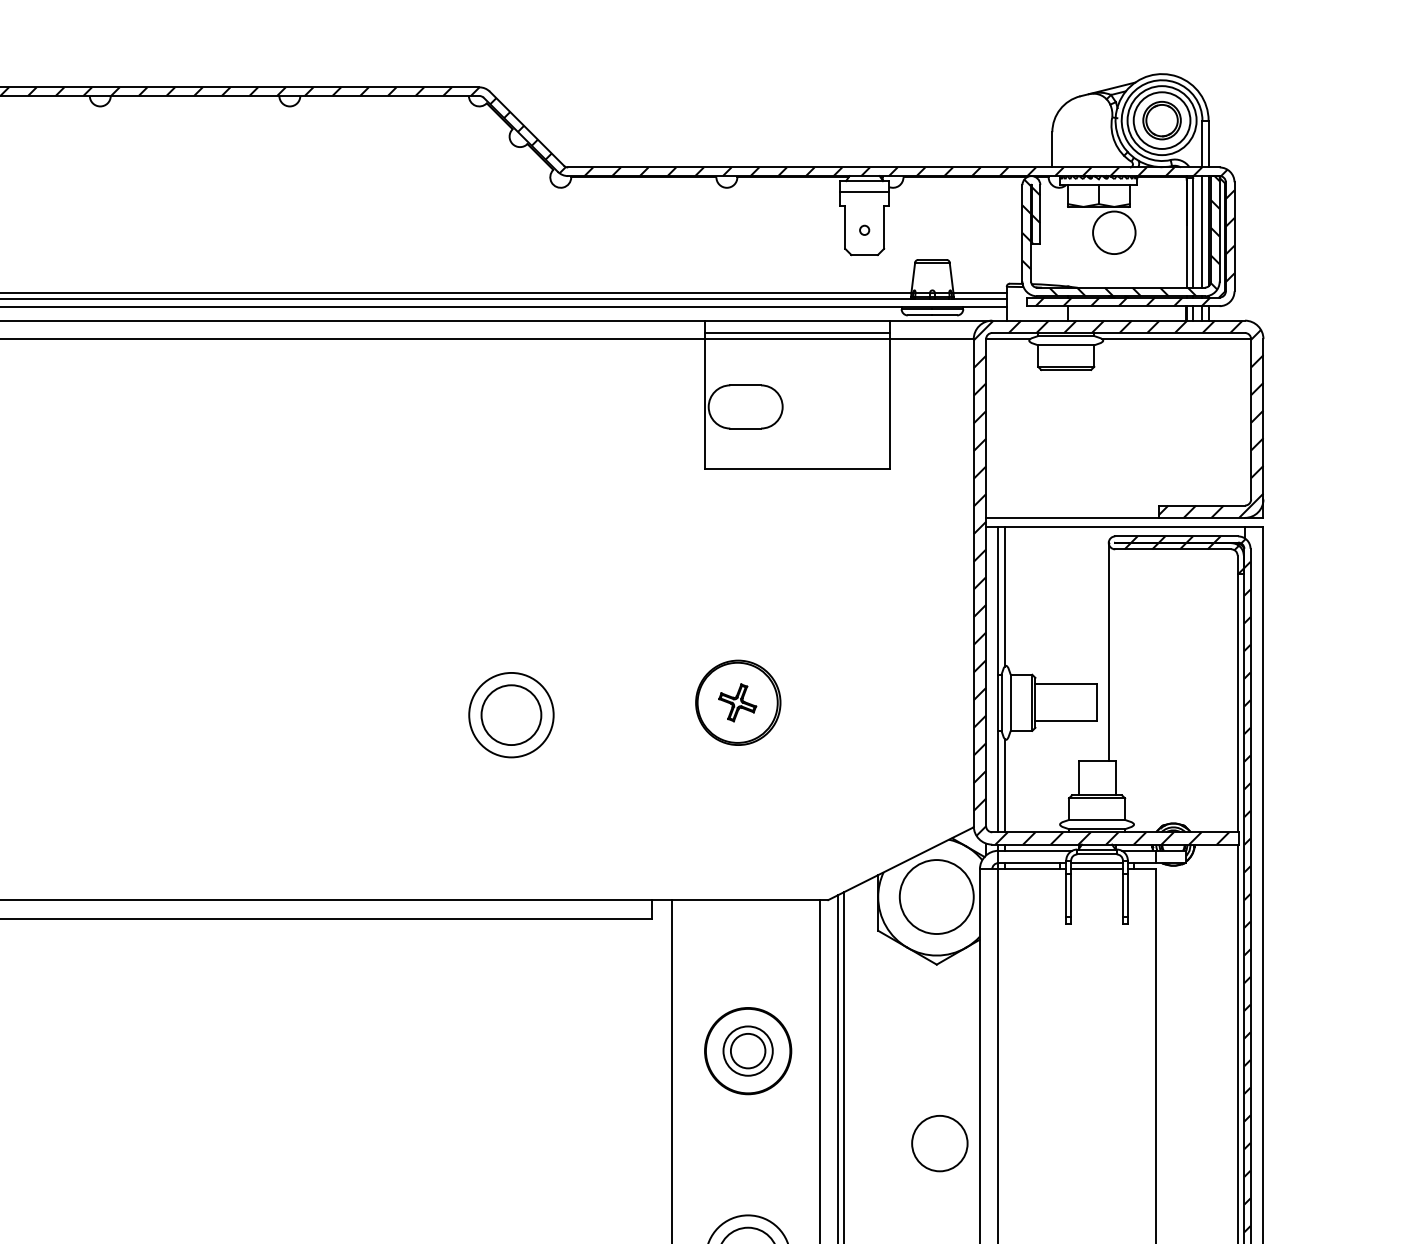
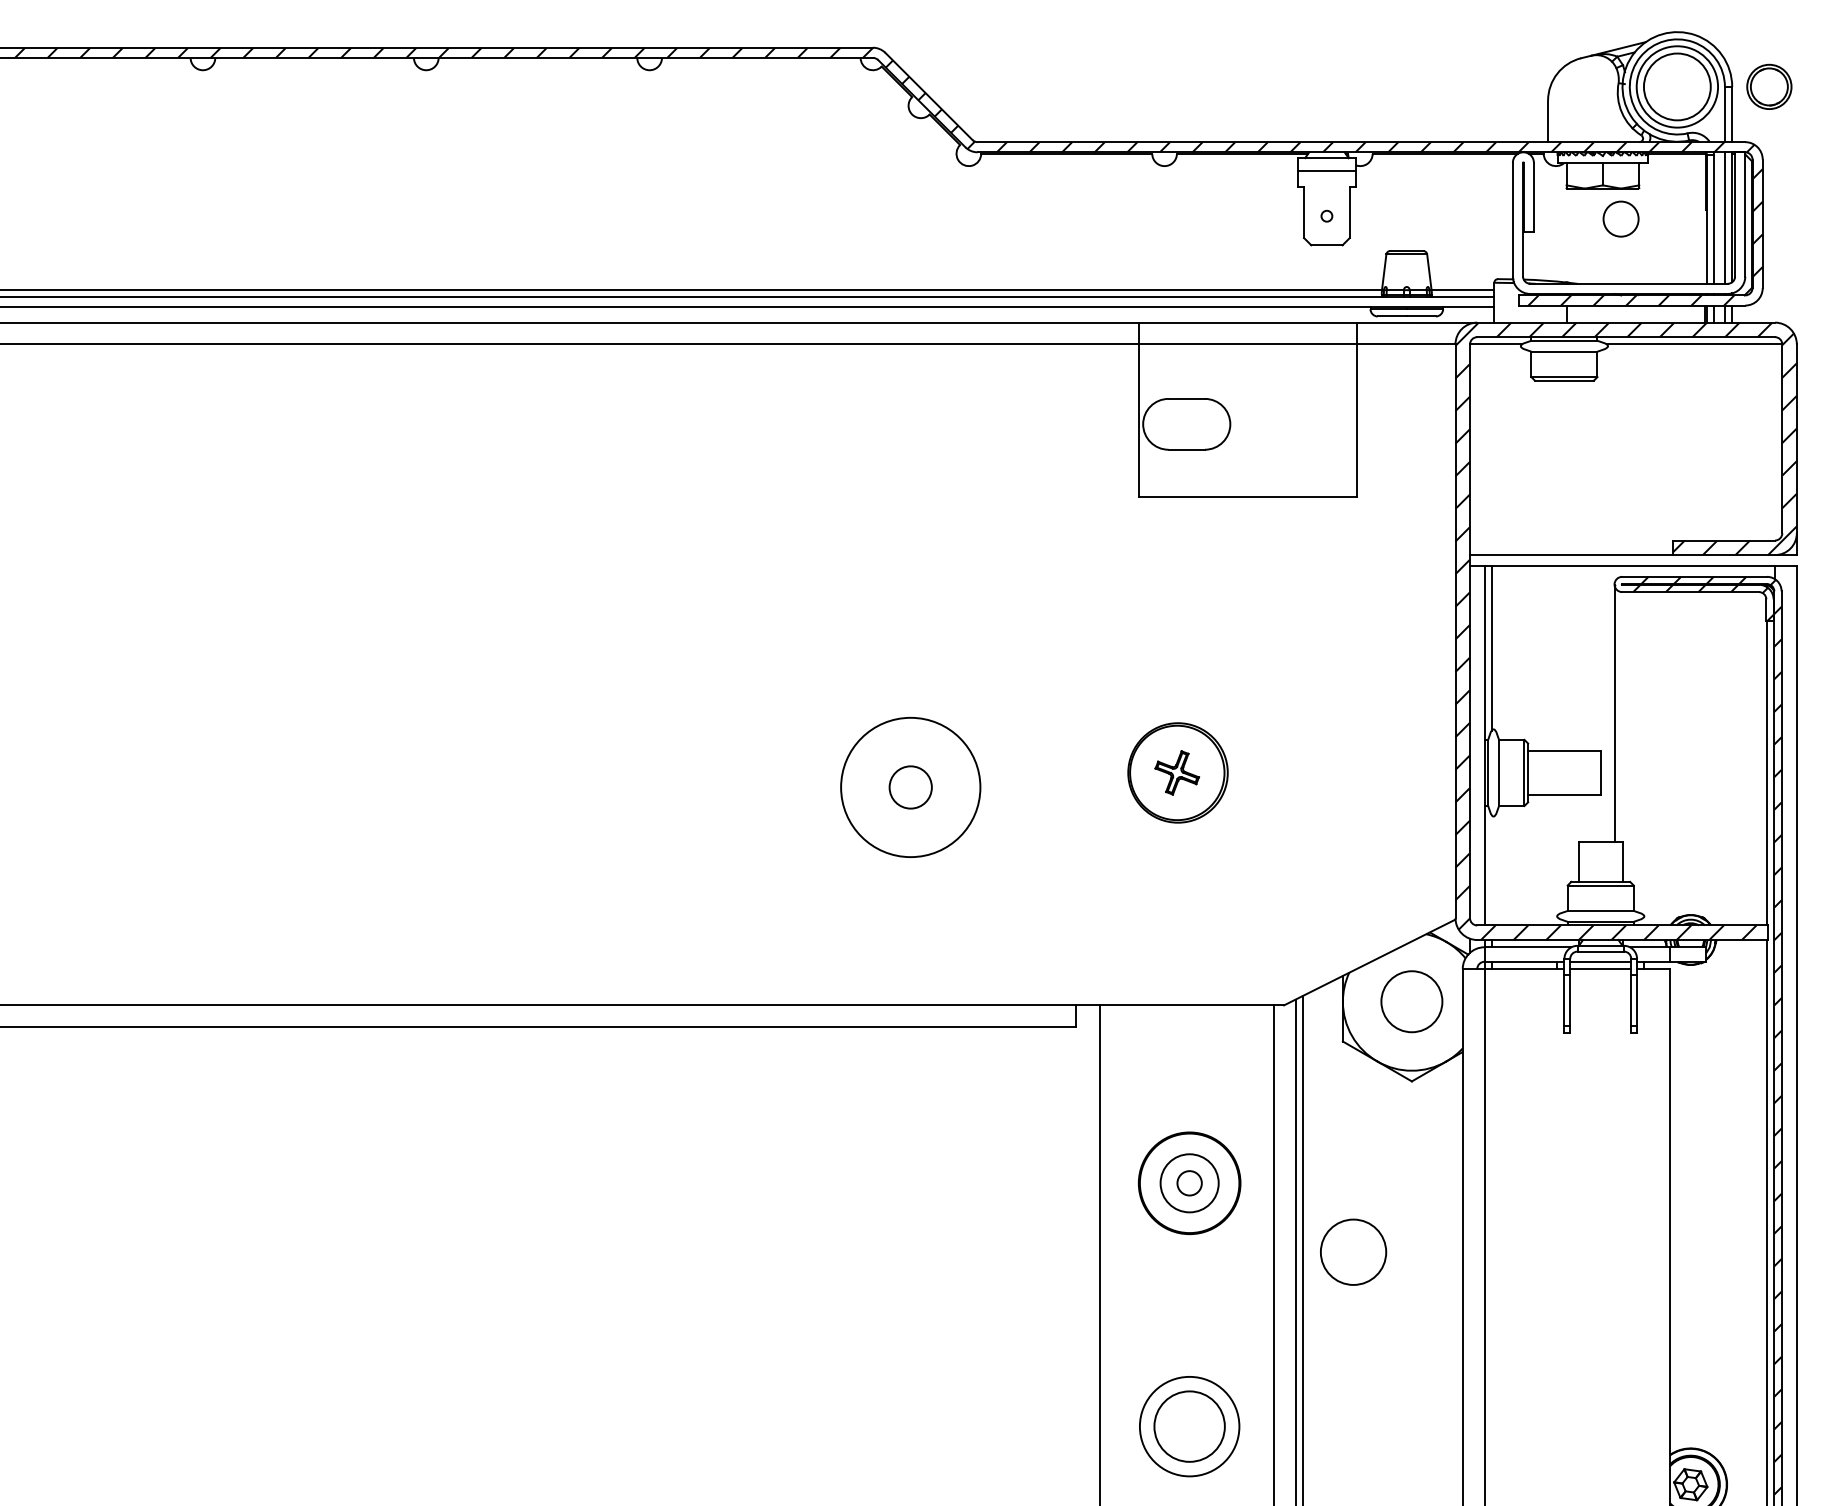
part: (1162, 120) -> (1769, 86), moved
circle: (1114, 233) -> (1621, 219), size x0.7
hatch: (1120, 235) -> (1628, 222), removed
line: (797, 333) -> (1247, 337), removed
circle: (511, 715) -> (910, 787), size x0.6
circle: (511, 715) -> (910, 787), size x1.4
line: (1004, 785) -> (1491, 870), removed
circle: (936, 896) -> (1411, 1001), size x0.7
circle: (748, 1050) -> (1189, 1182), size x0.6
circle: (939, 1142) -> (1353, 1251), moved

